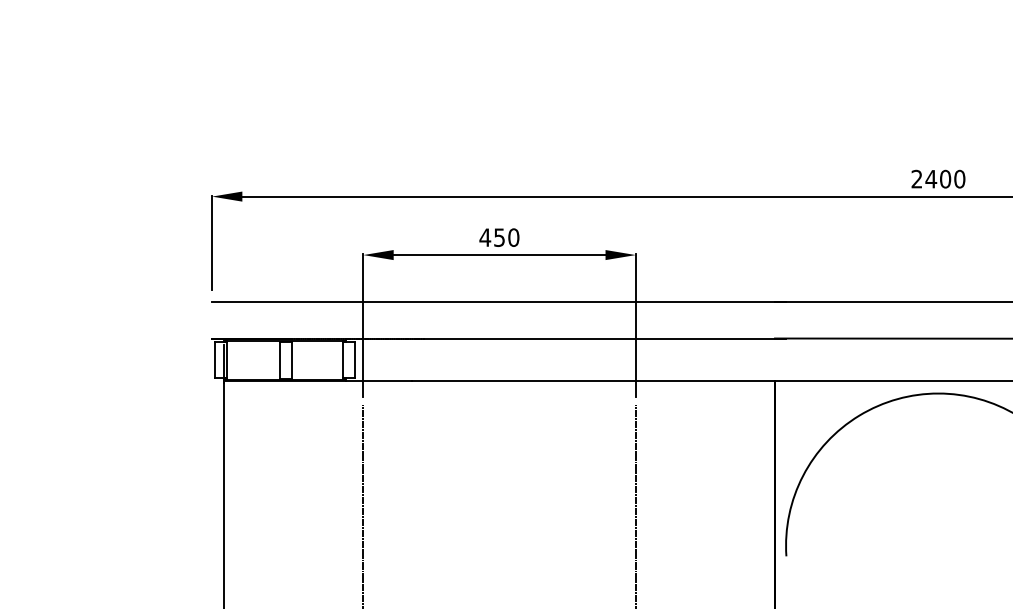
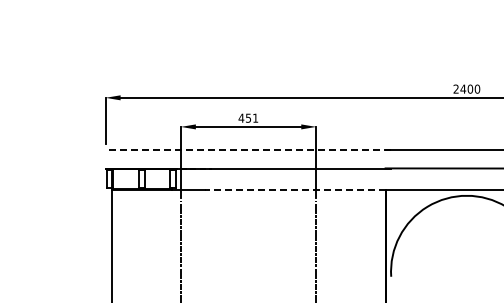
text: (513, 236) -> (255, 117), 450 -> 451
line: (499, 302) -> (248, 150), solid -> dashed
line: (591, 380) -> (294, 189), solid -> dashed

